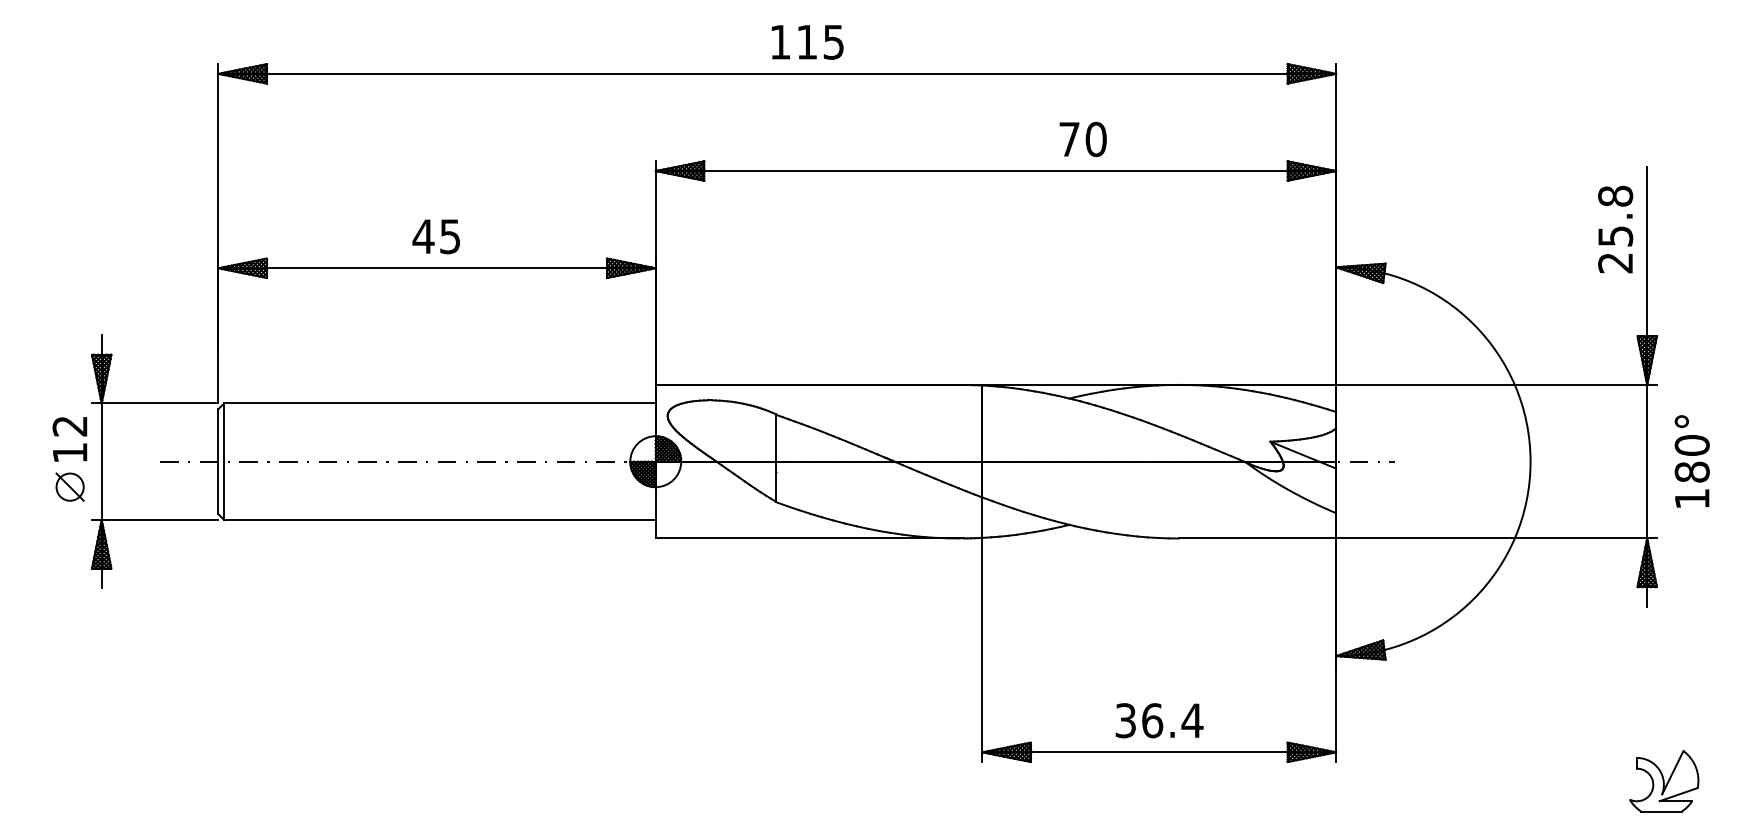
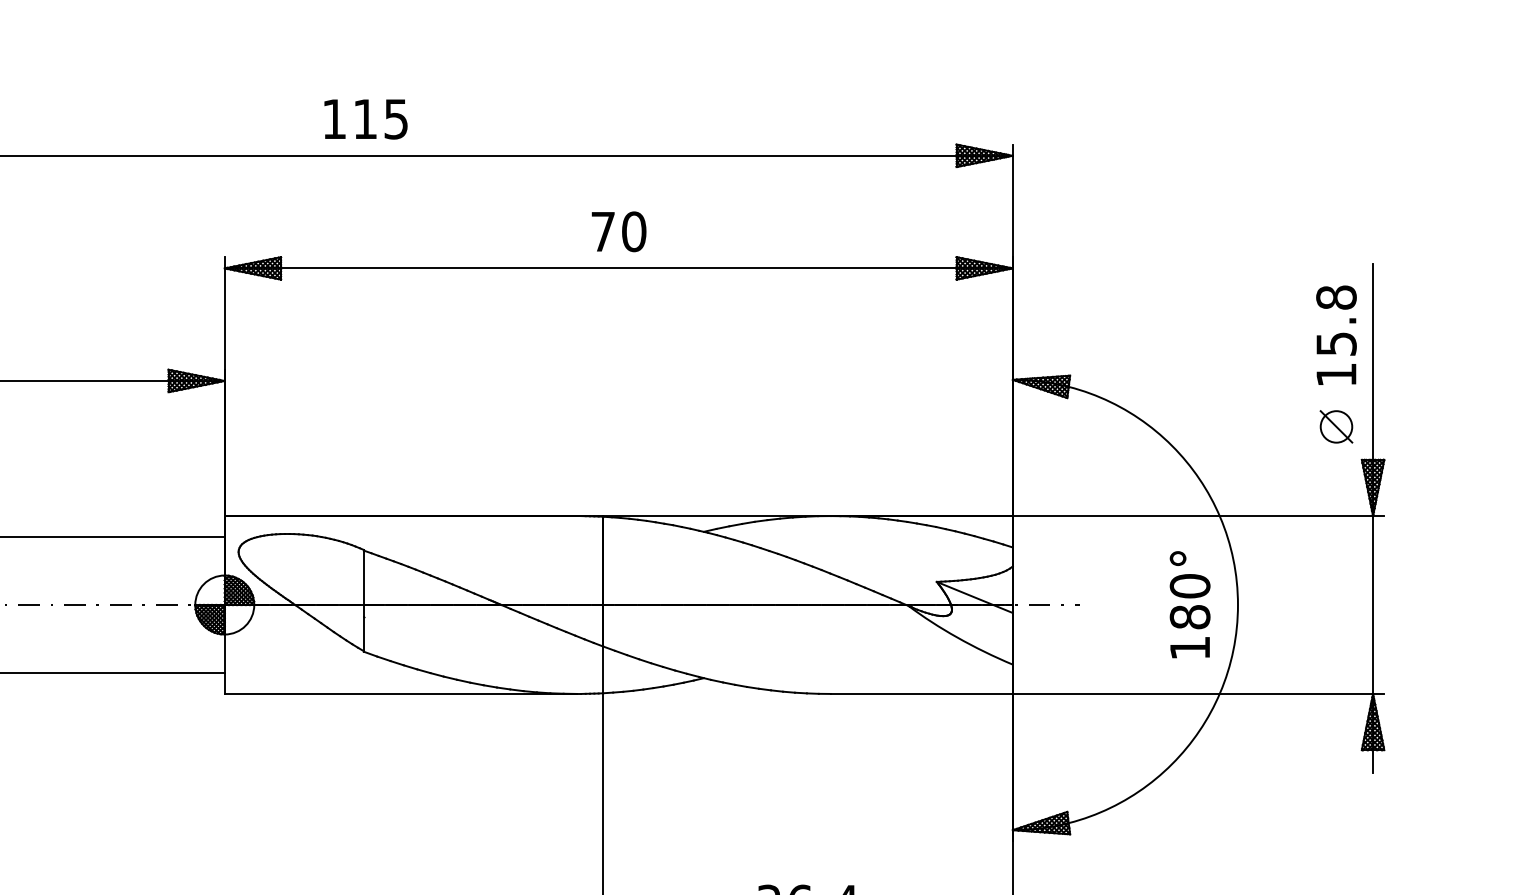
text: (807, 42) -> (365, 119), moved
text: (1082, 139) -> (618, 231), moved
text: (1615, 263) -> (1336, 375), 25.8 -> 15.8
part: (1615, 307) -> (1336, 426), added
text: (1691, 461) -> (1189, 604), moved

